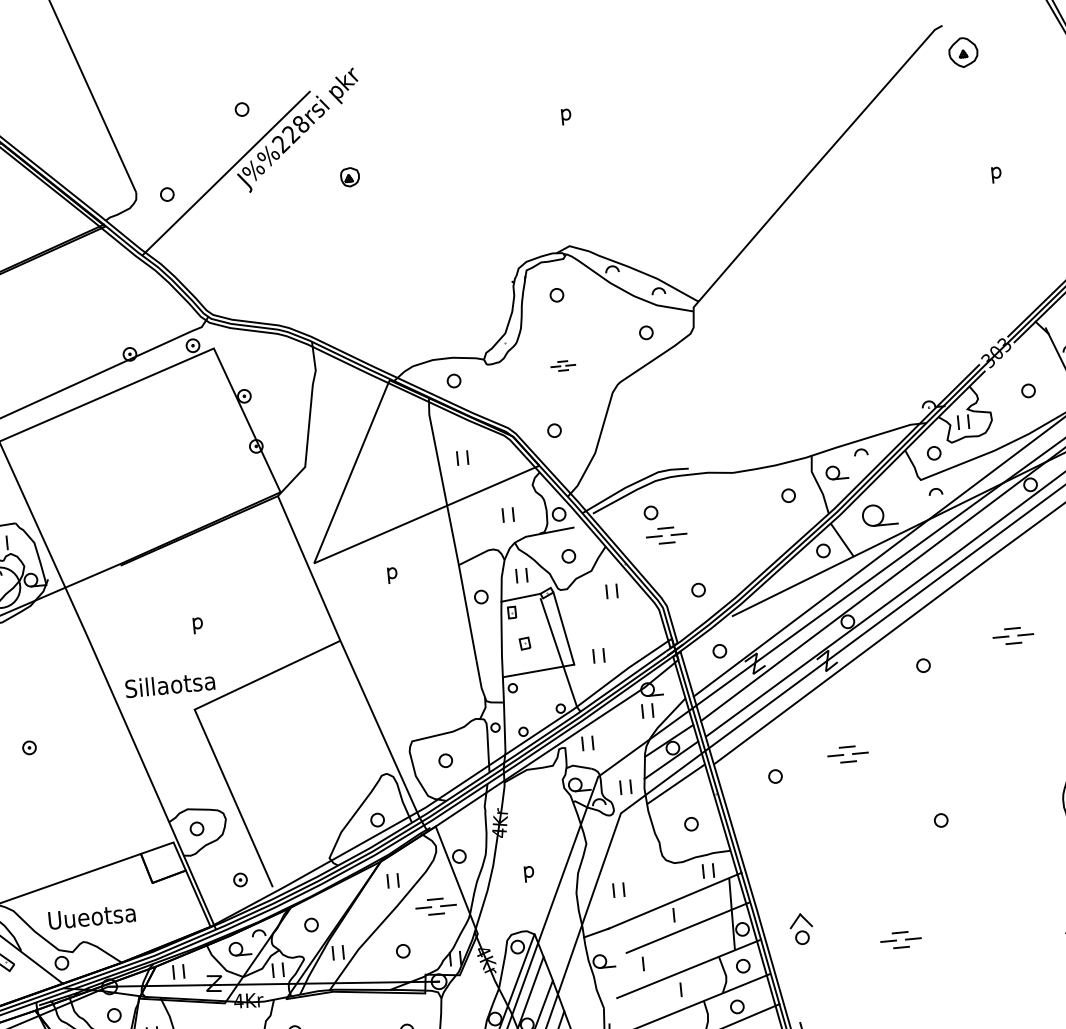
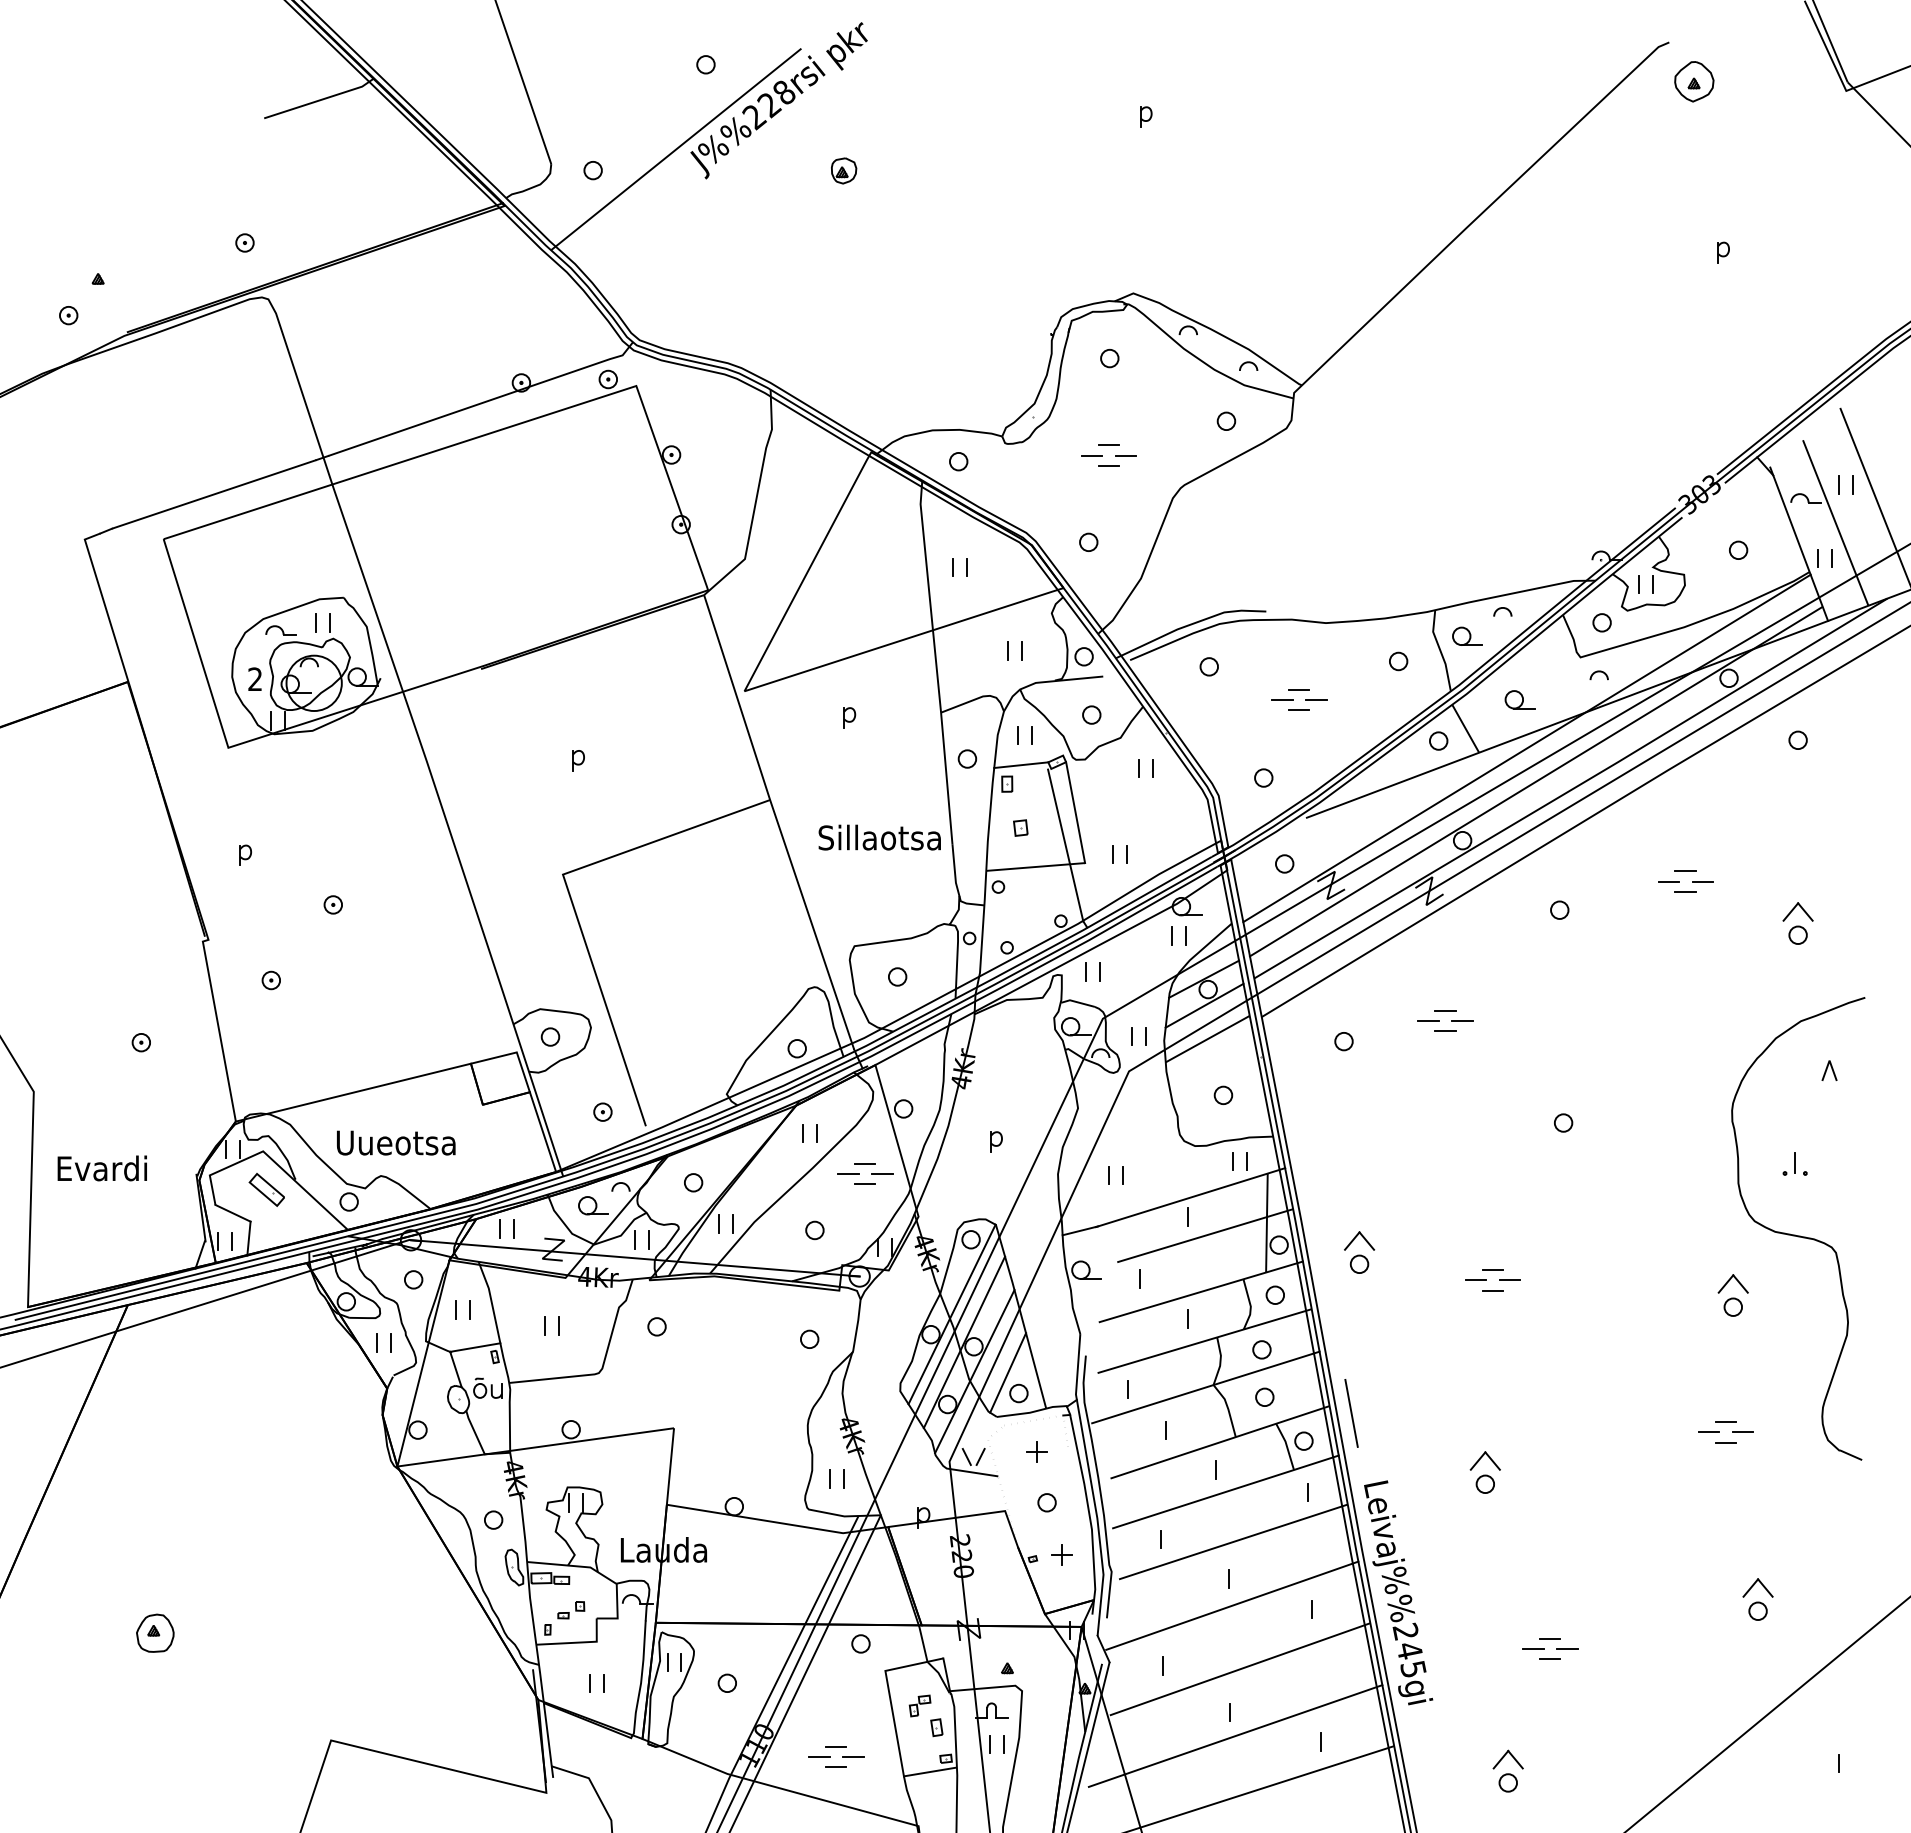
part: (562, 366) -> (1108, 455), size x1.67
part: (879, 514) -> (1519, 699), size x0.62
part: (666, 535) -> (1299, 699), moved
text: (169, 684) -> (879, 837), moved

